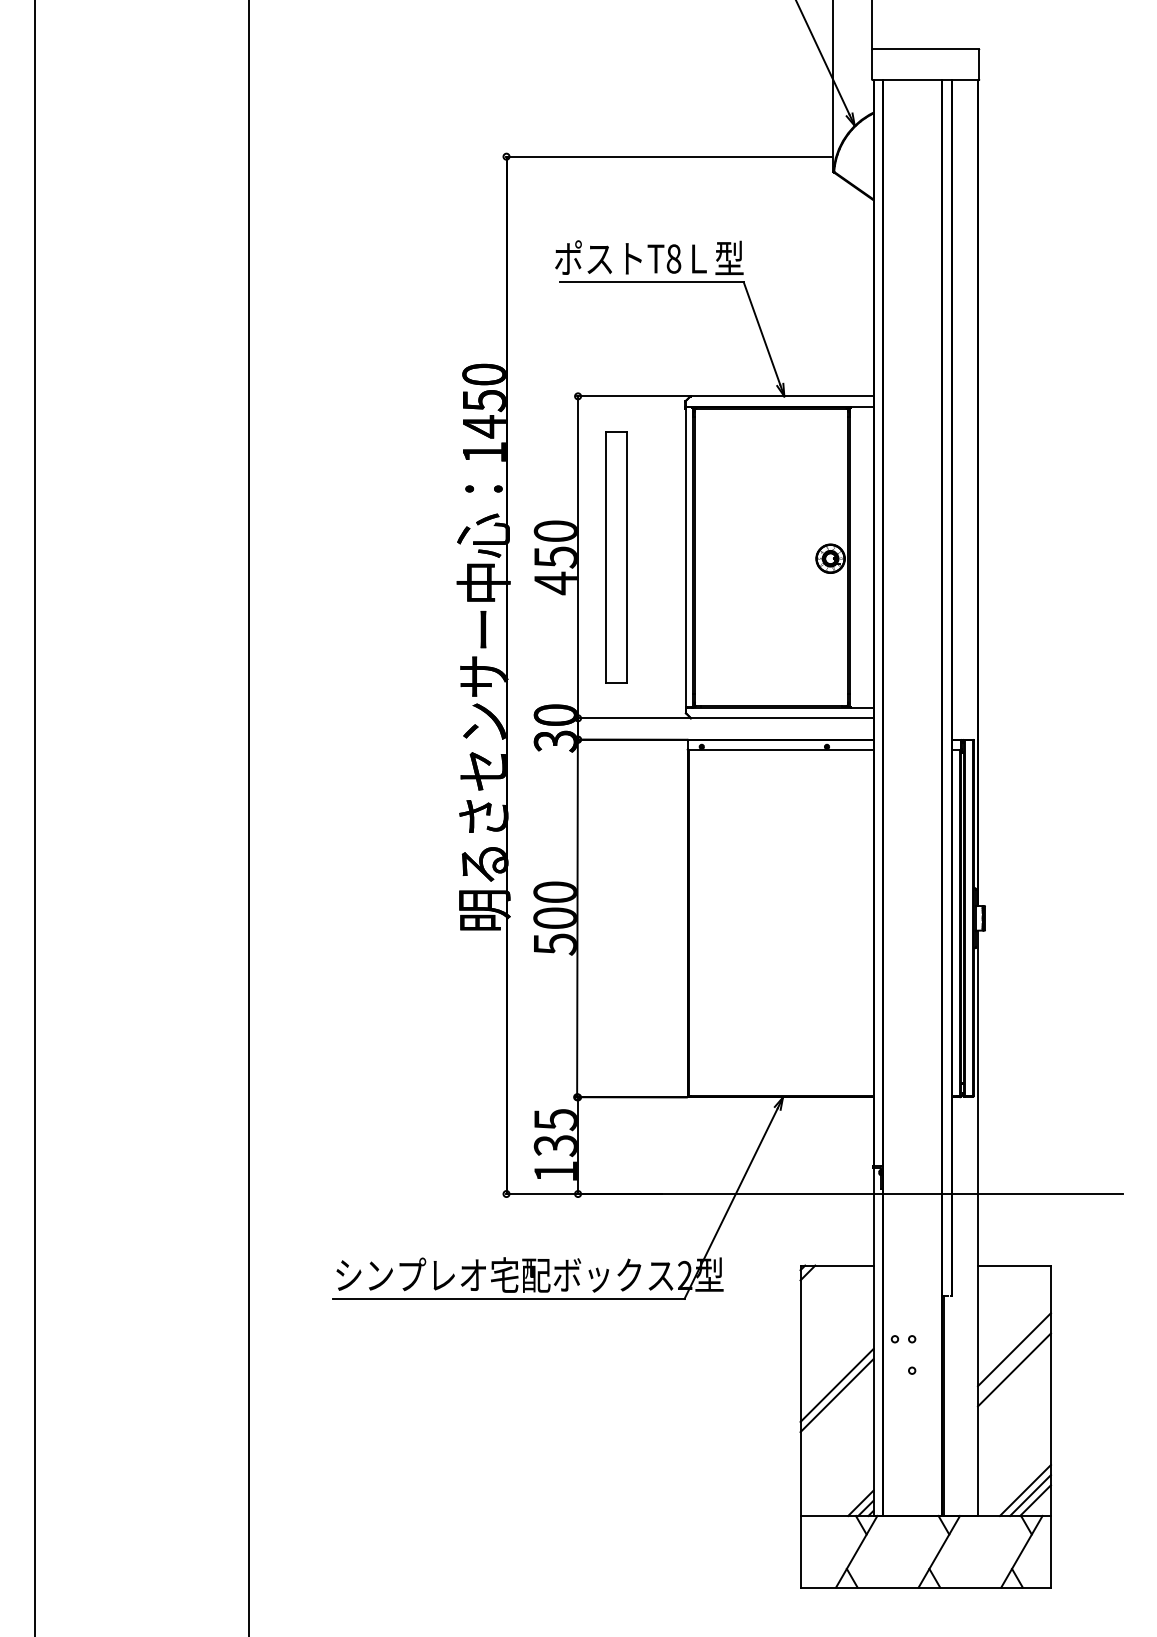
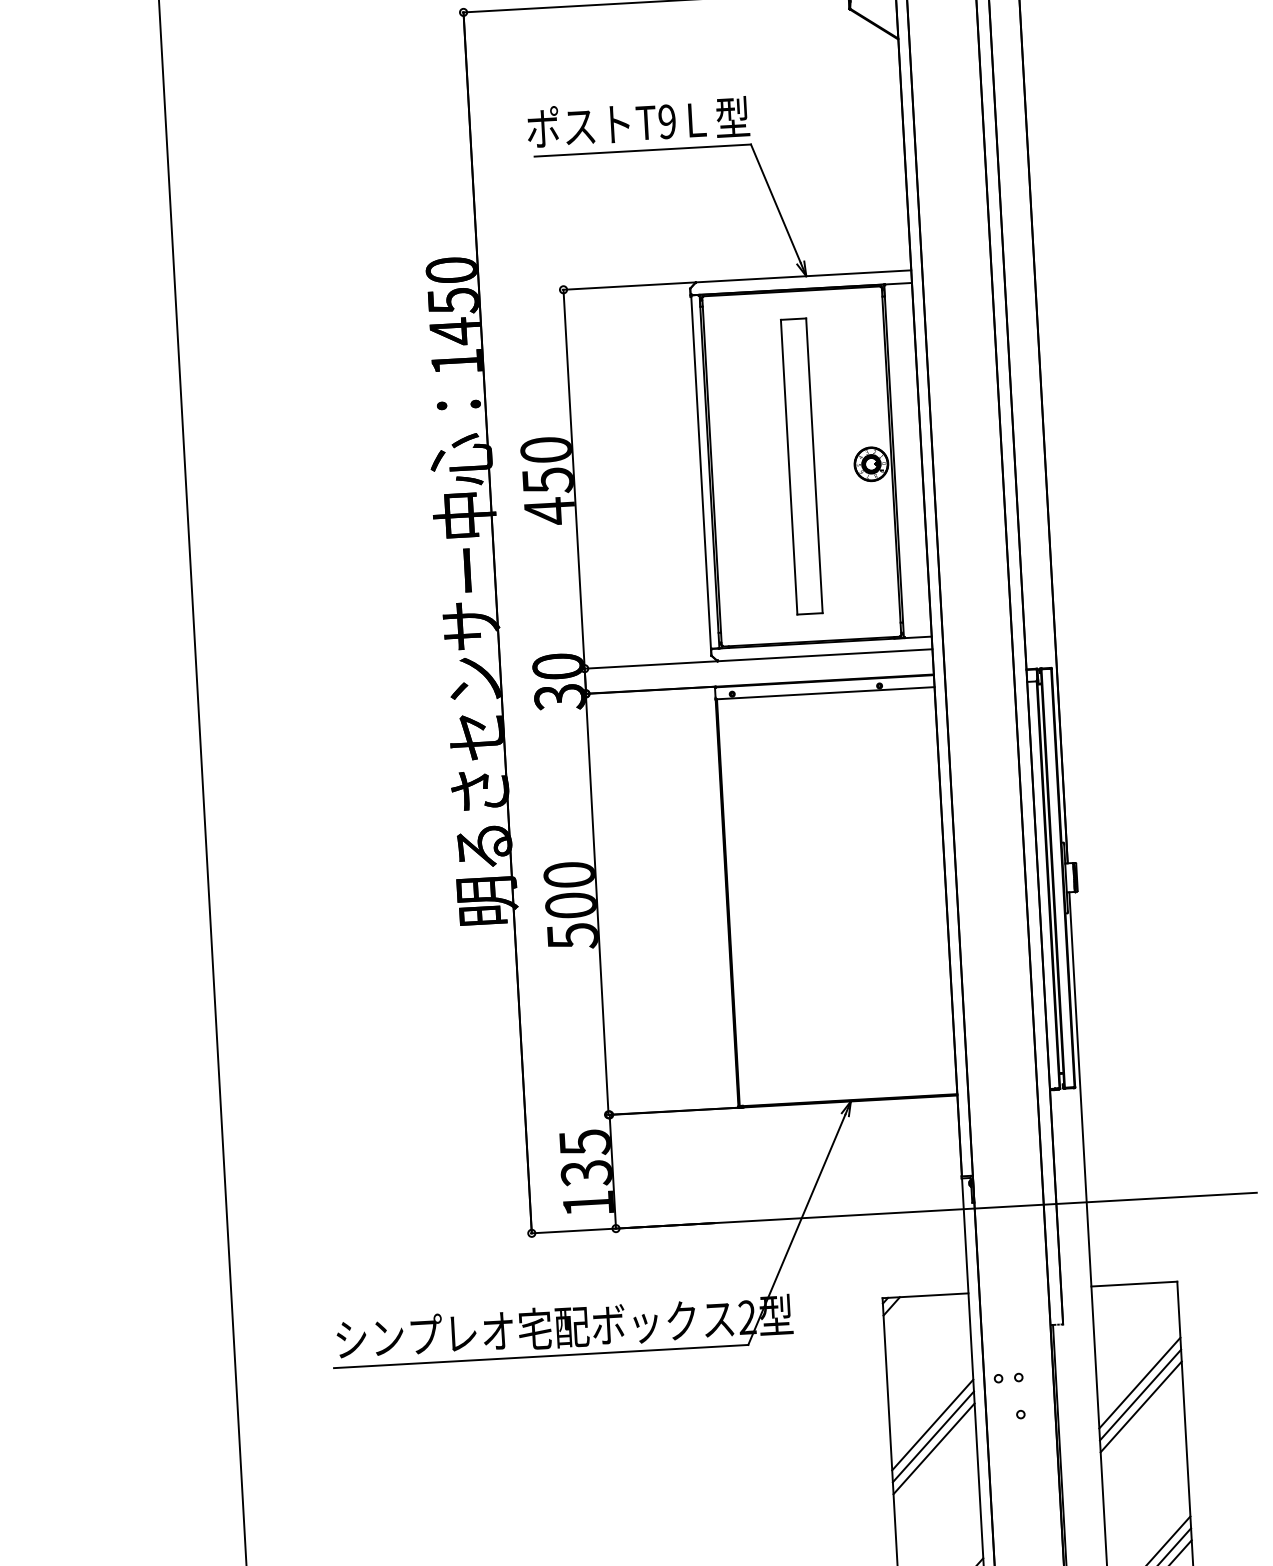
text: (673, 258) -> (666, 121), T8 -> T9
part: (616, 557) -> (801, 466), moved
line: (1013, 1359) -> (1139, 1394), added
line: (836, 1374) -> (932, 1424), added

